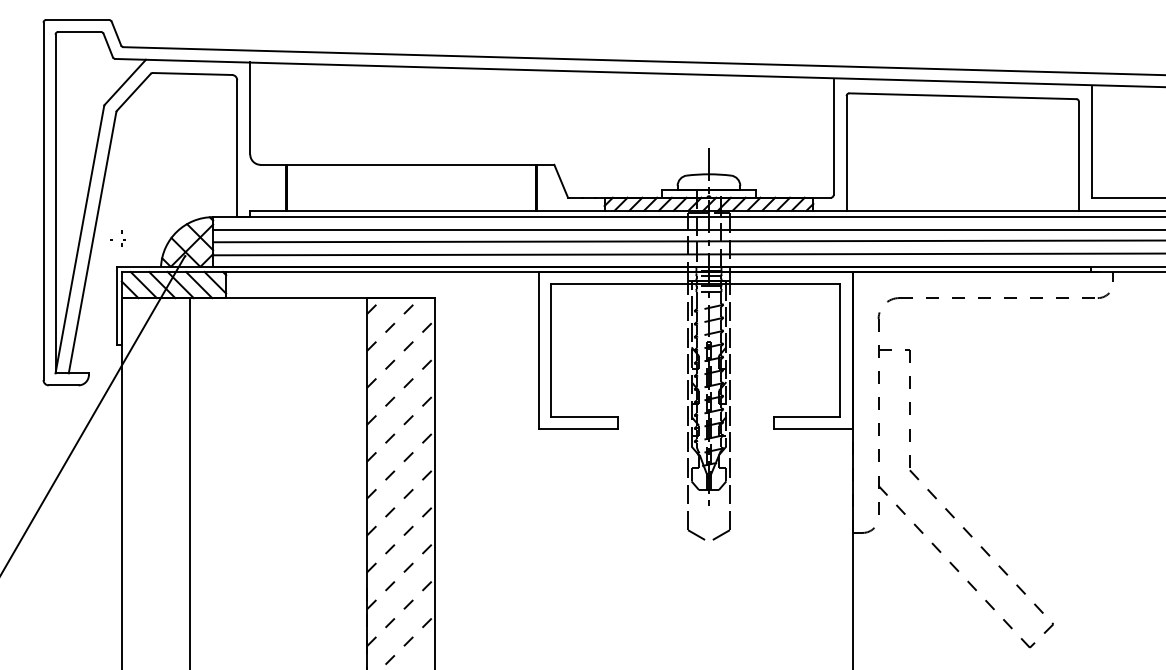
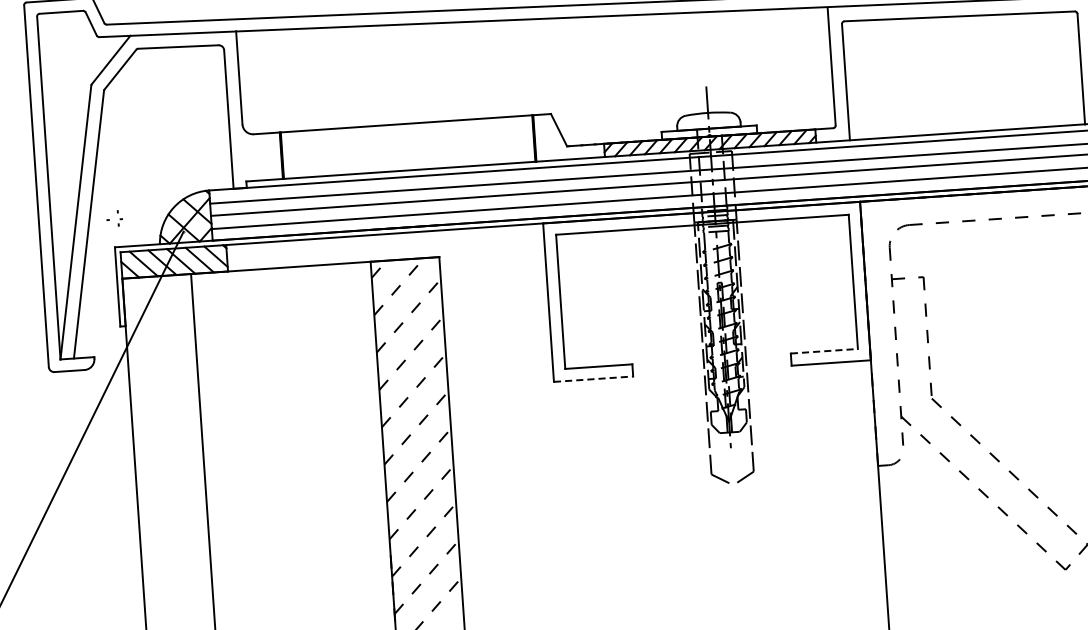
line: (807, 416) -> (824, 351), solid -> dashed
line: (578, 428) -> (593, 379), solid -> dashed

